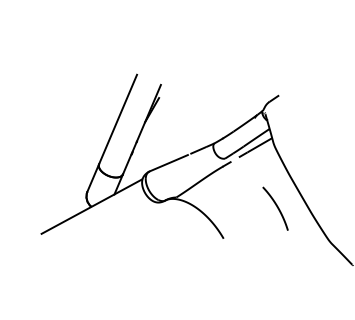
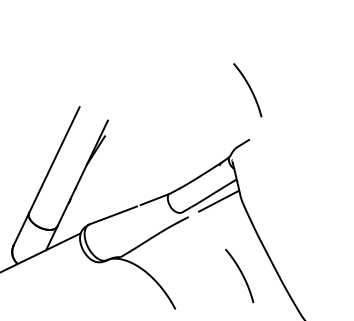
curve: (276, 53) -> (248, 88), added

